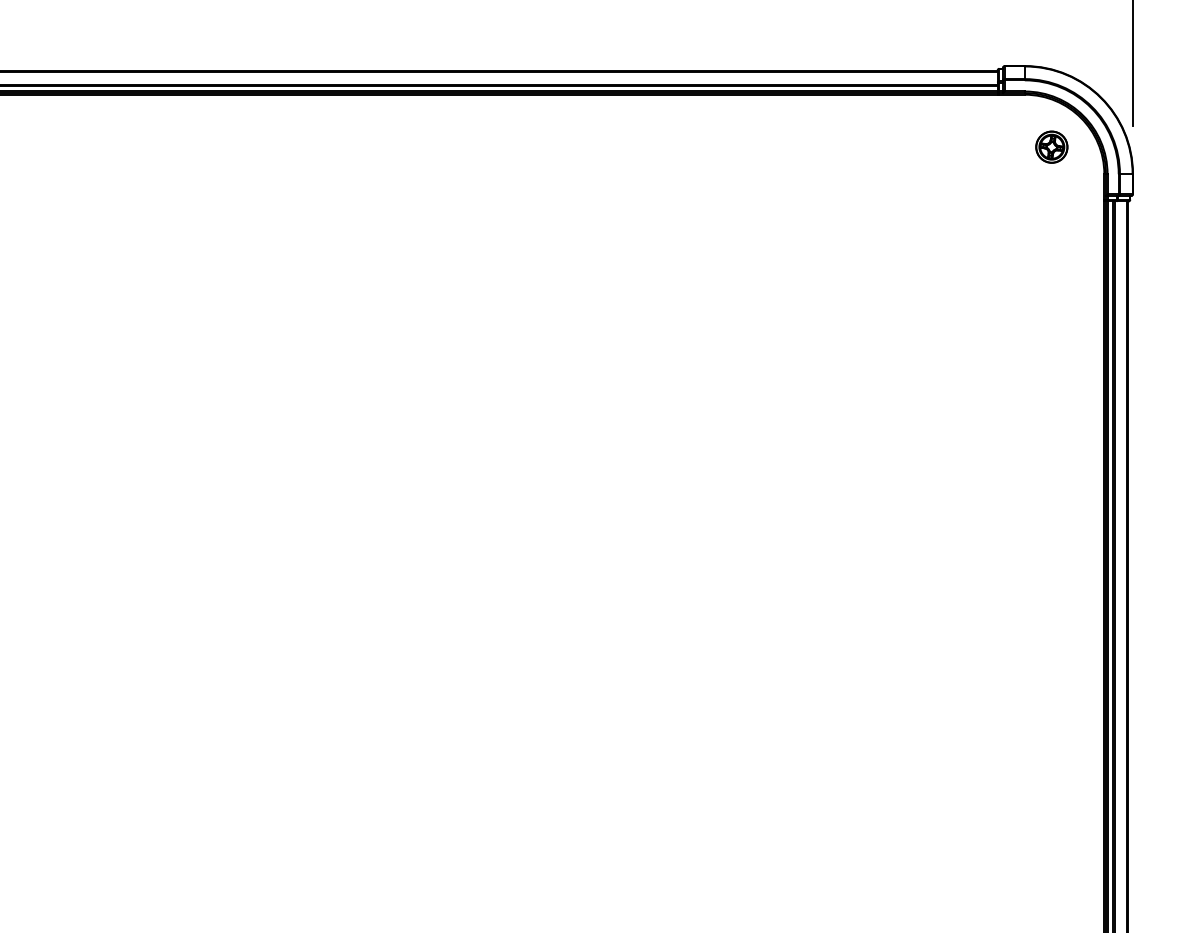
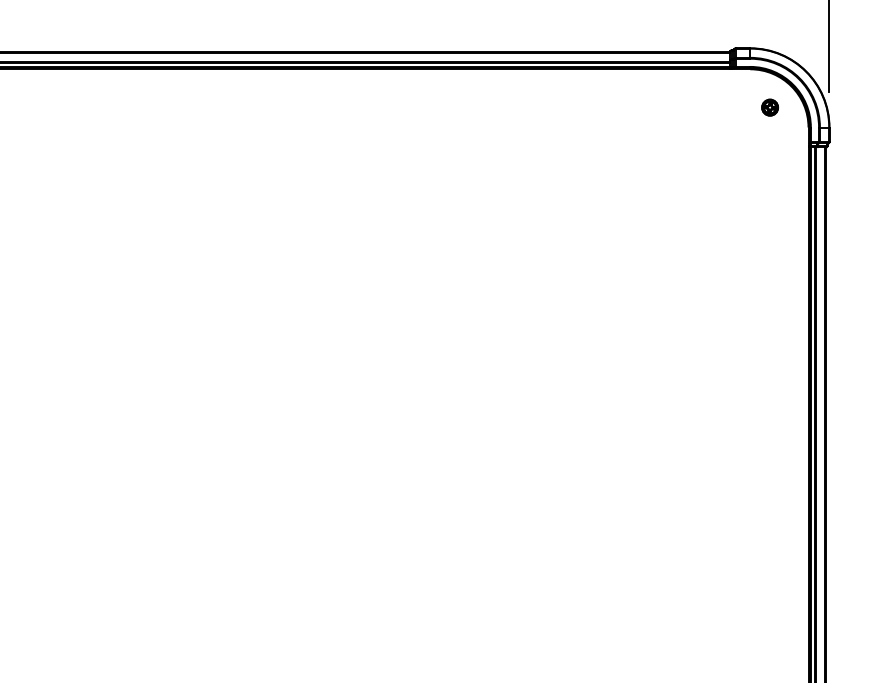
part: (1051, 146) -> (769, 107), size x0.7

